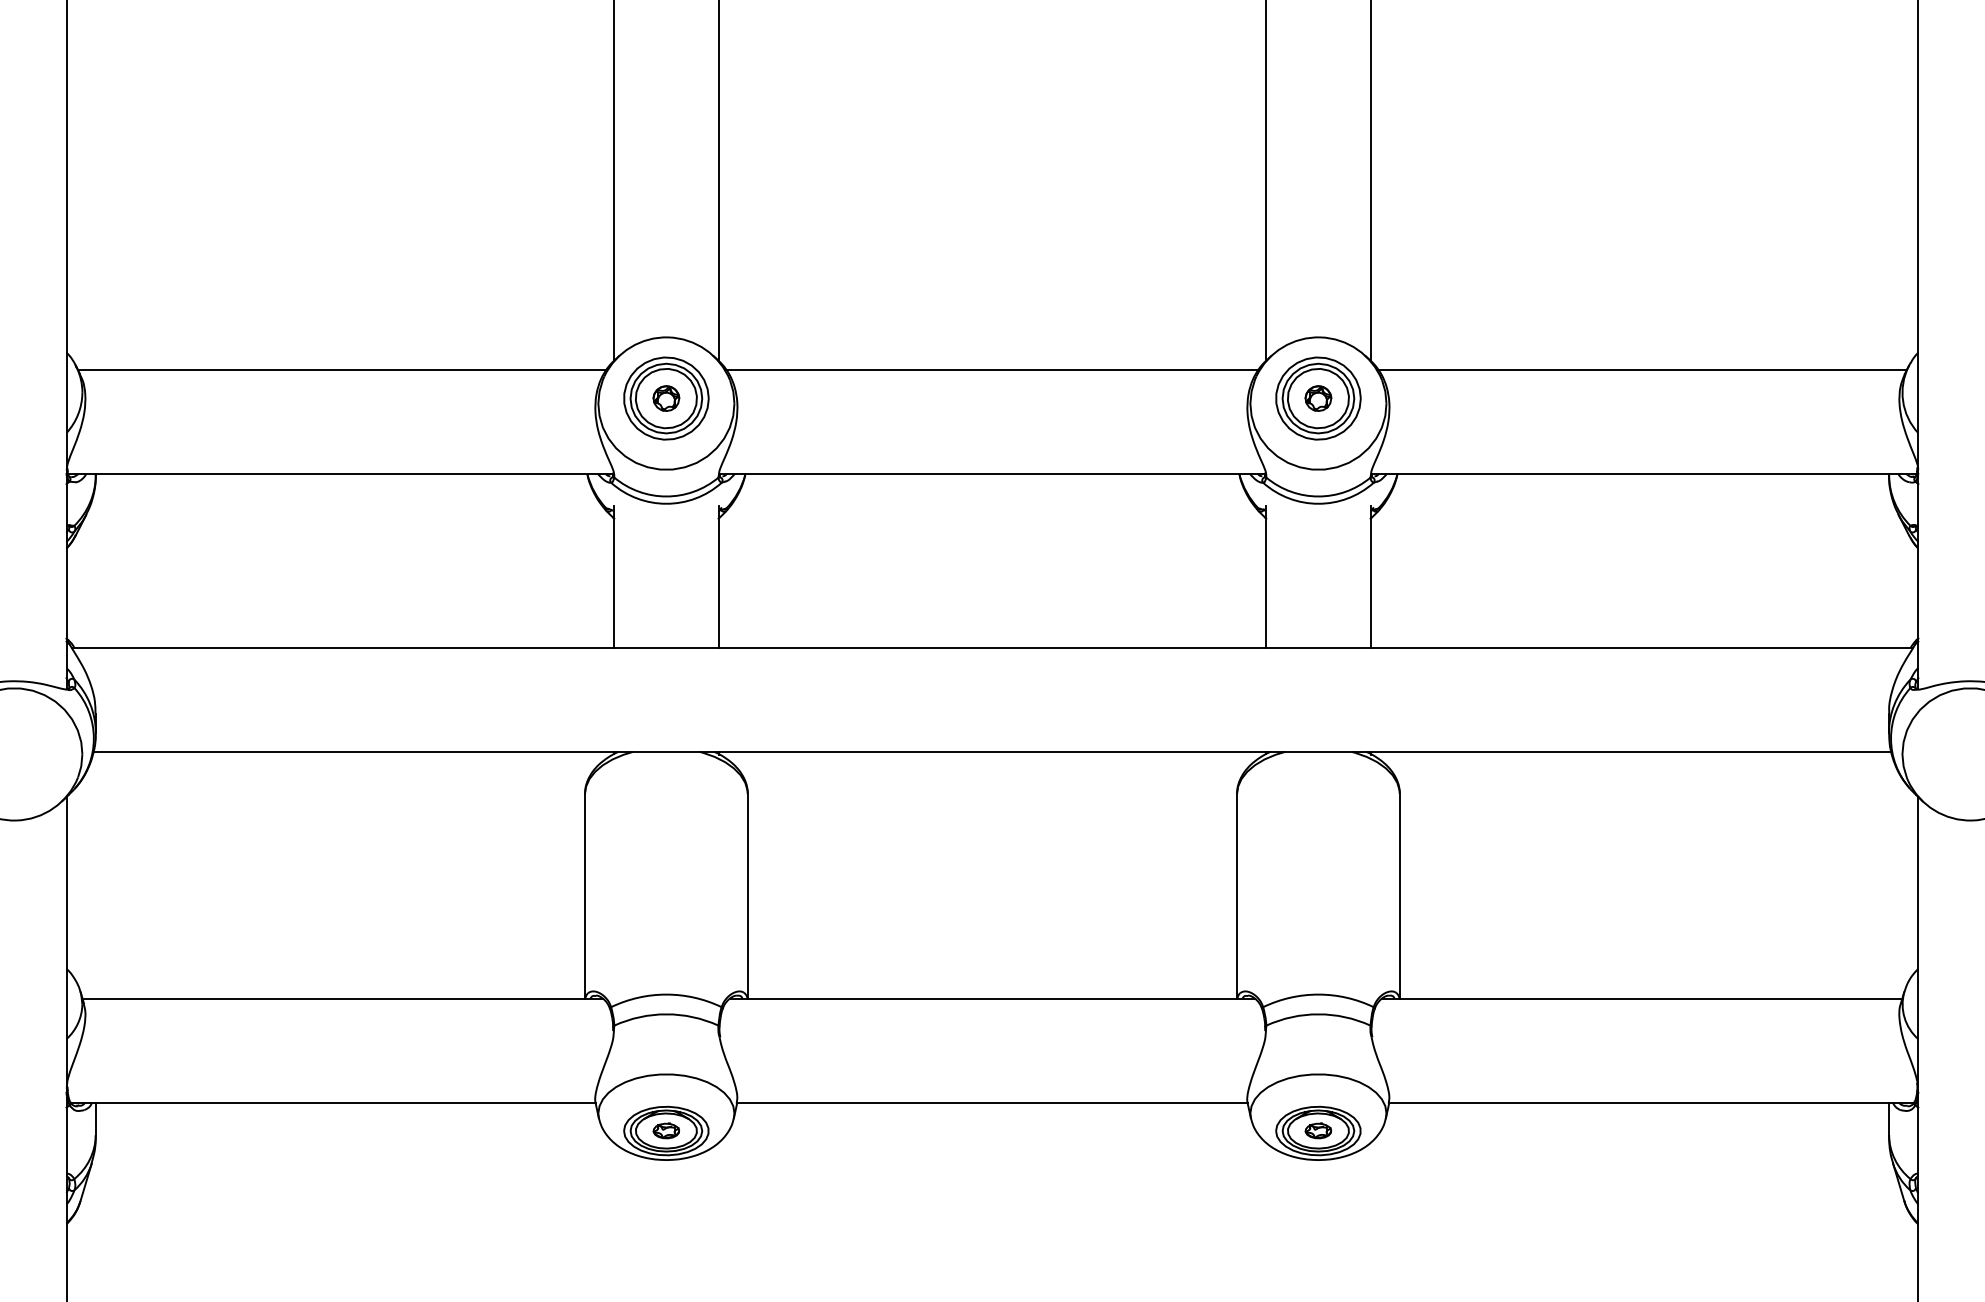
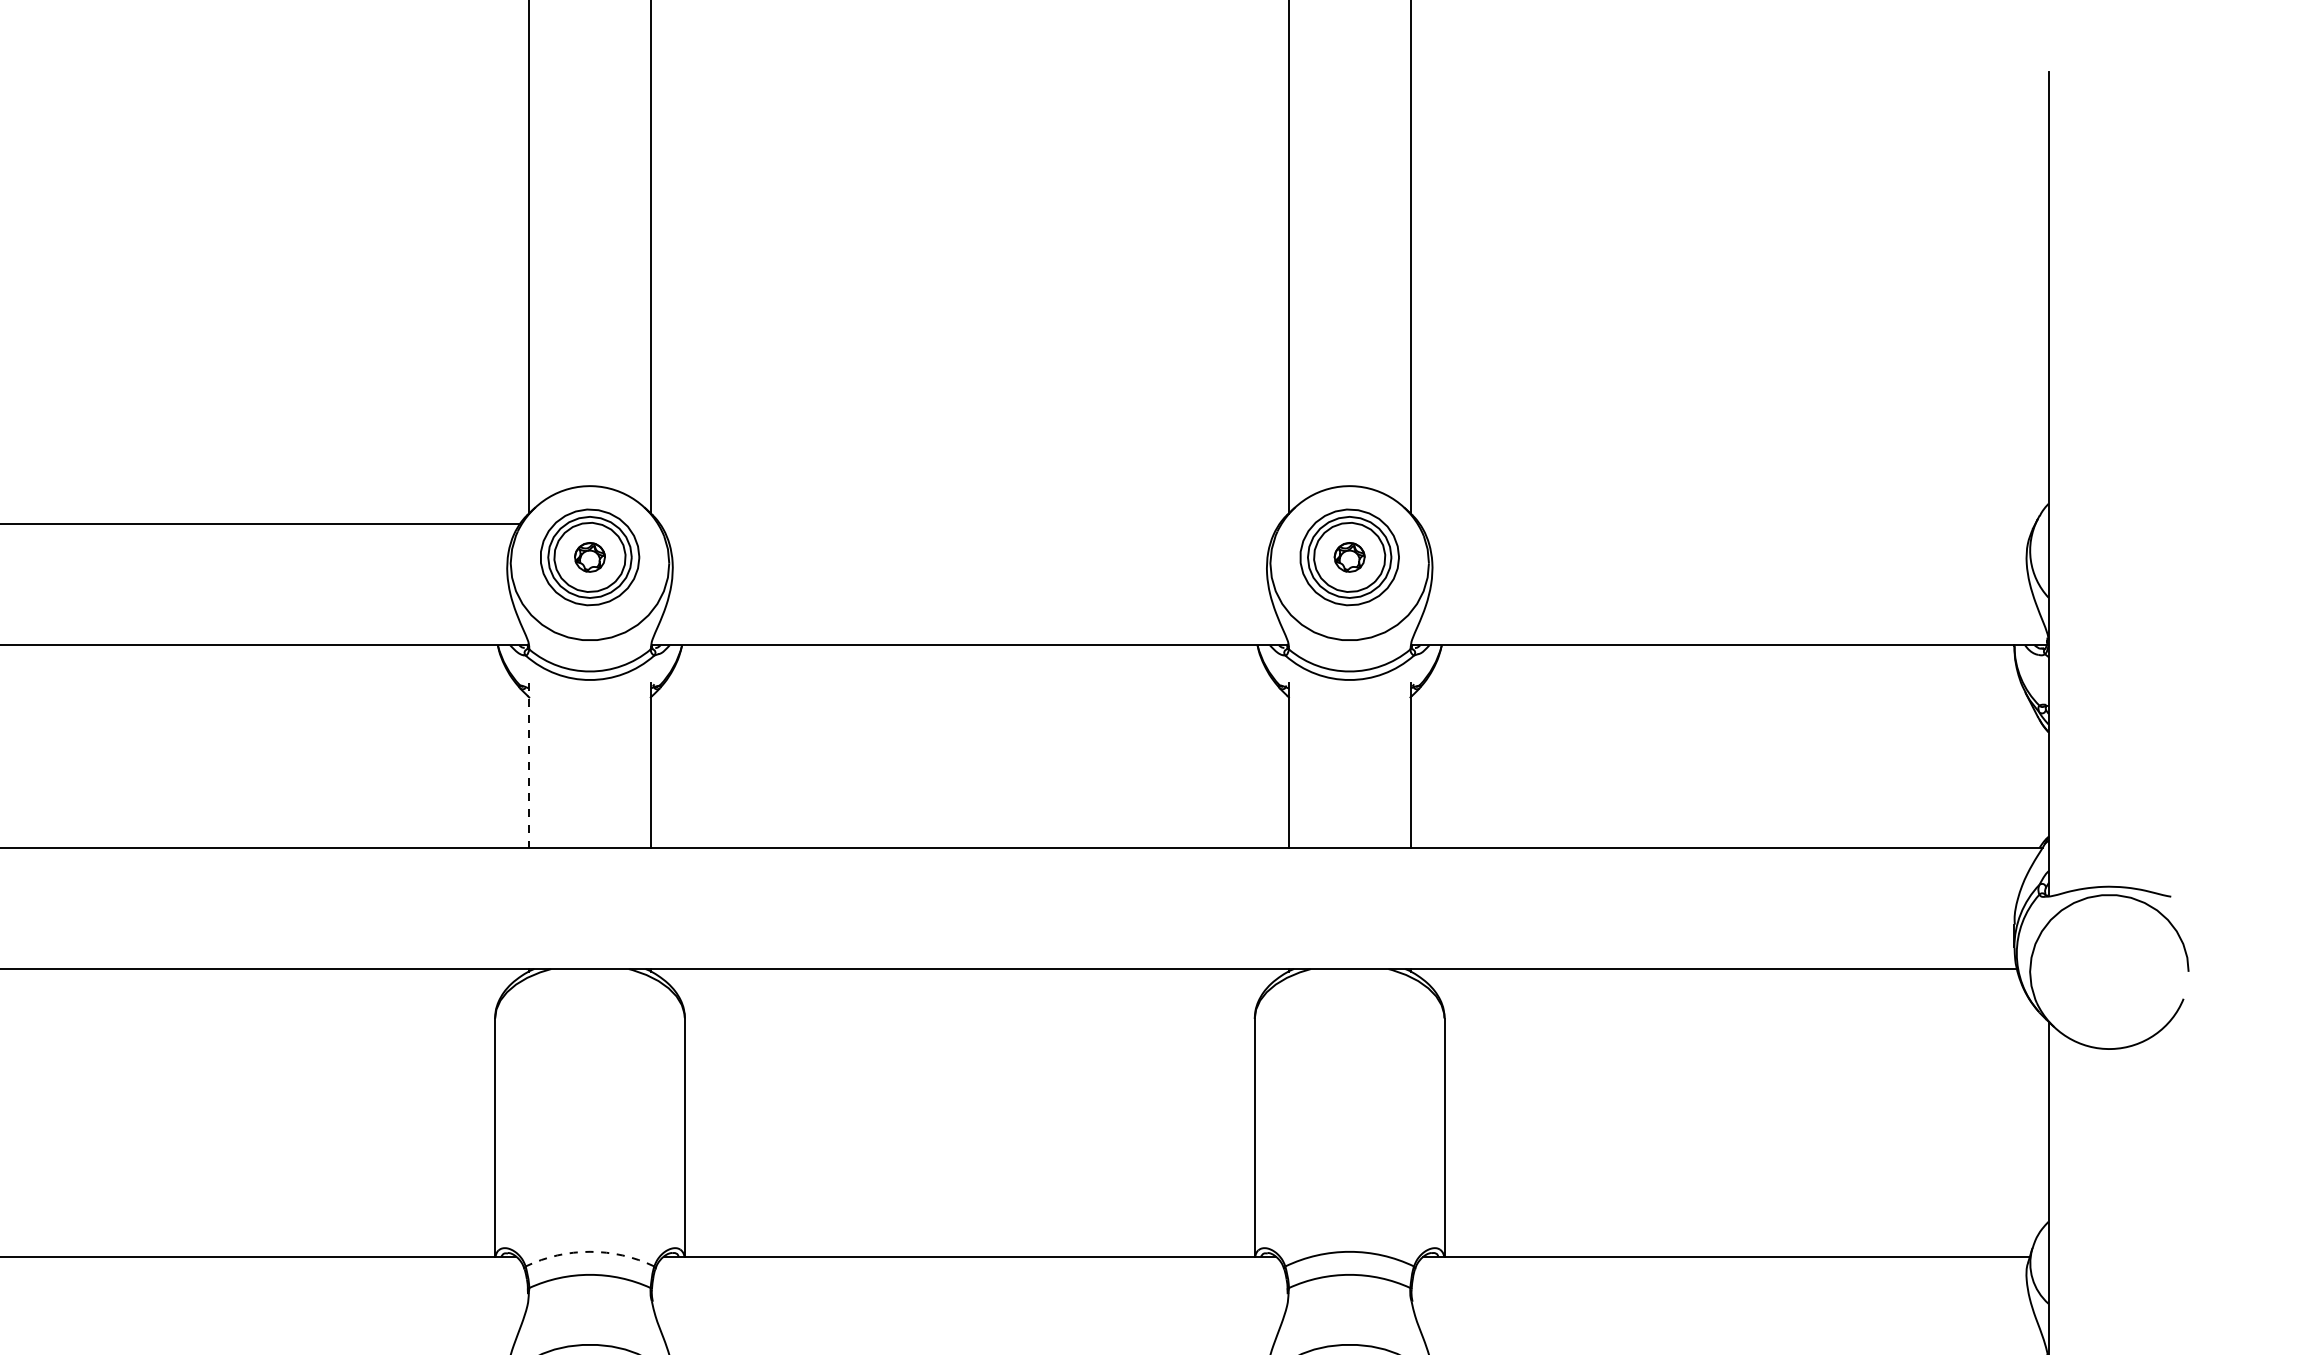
line: (992, 369) -> (969, 523), removed
line: (1642, 369) -> (1727, 523), removed
line: (614, 576) -> (529, 764), solid -> dashed
arc: (666, 994) -> (590, 1251), solid -> dashed

